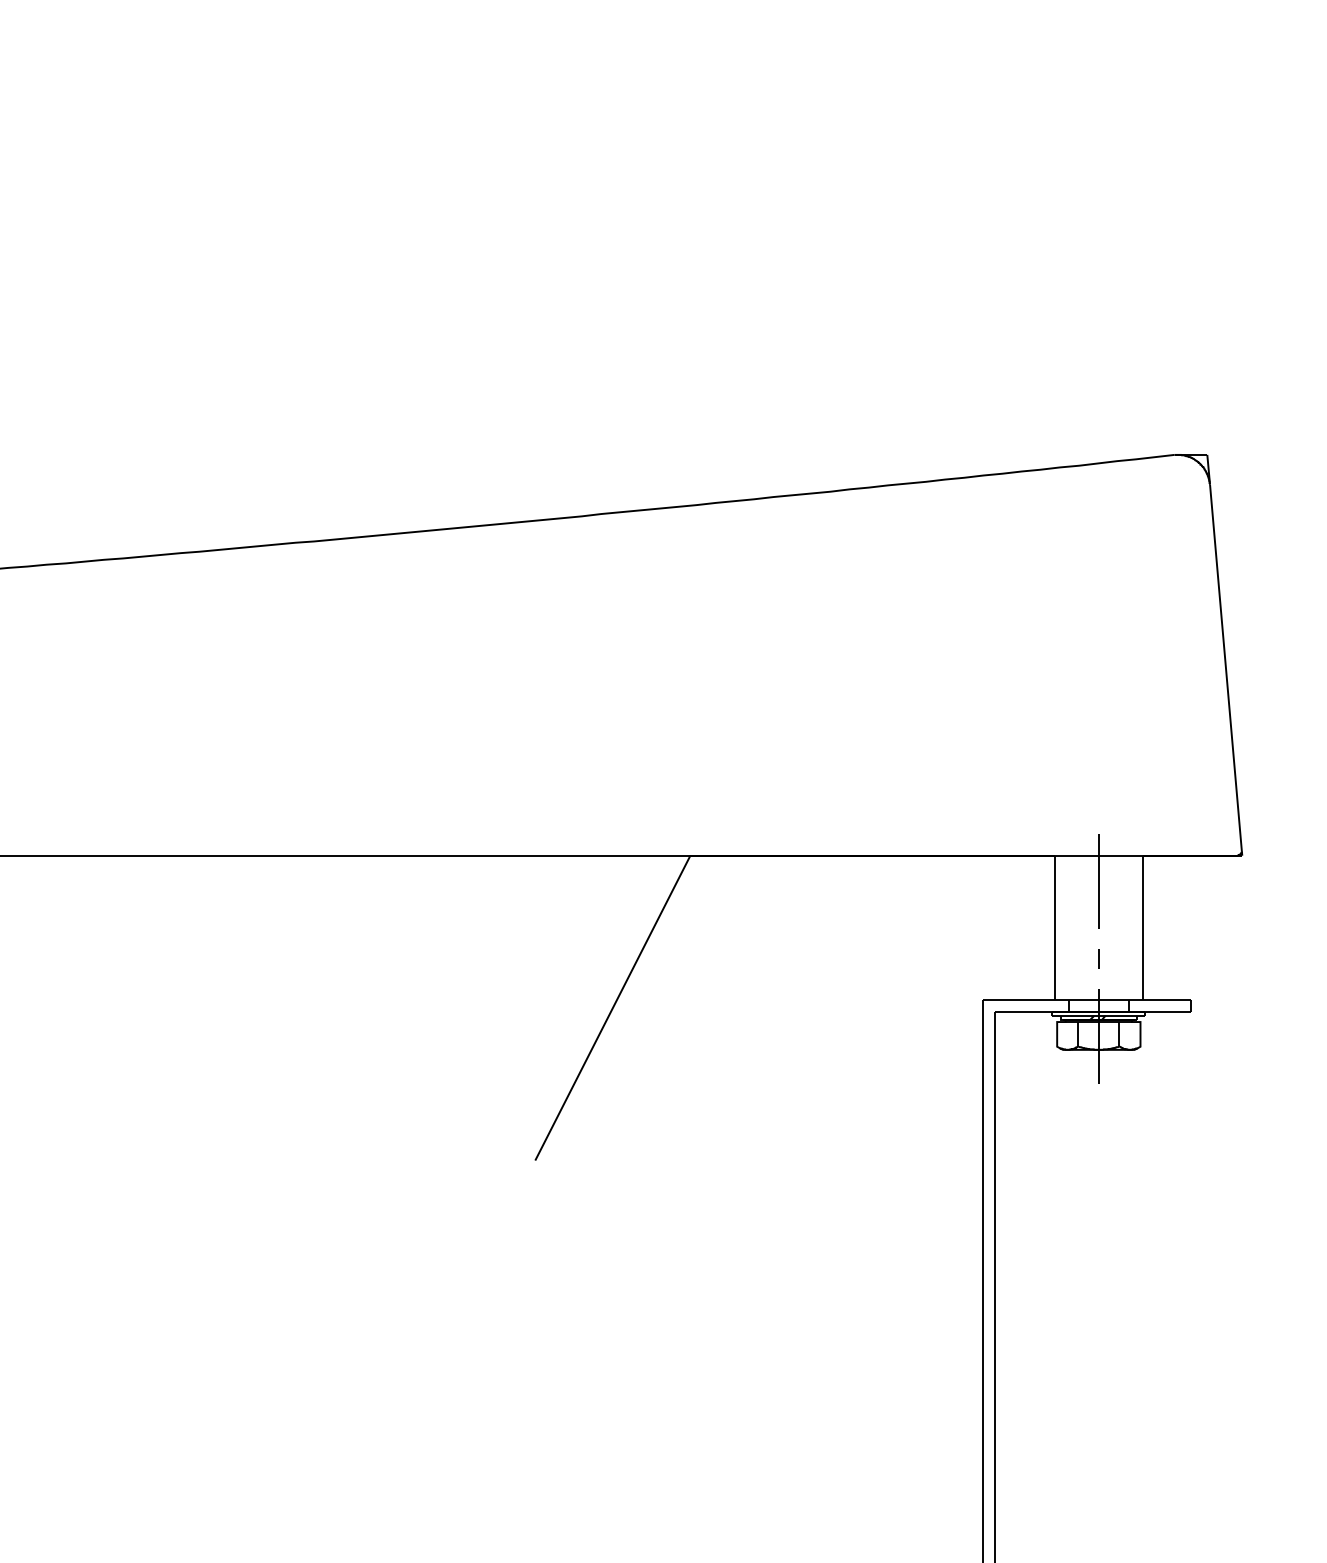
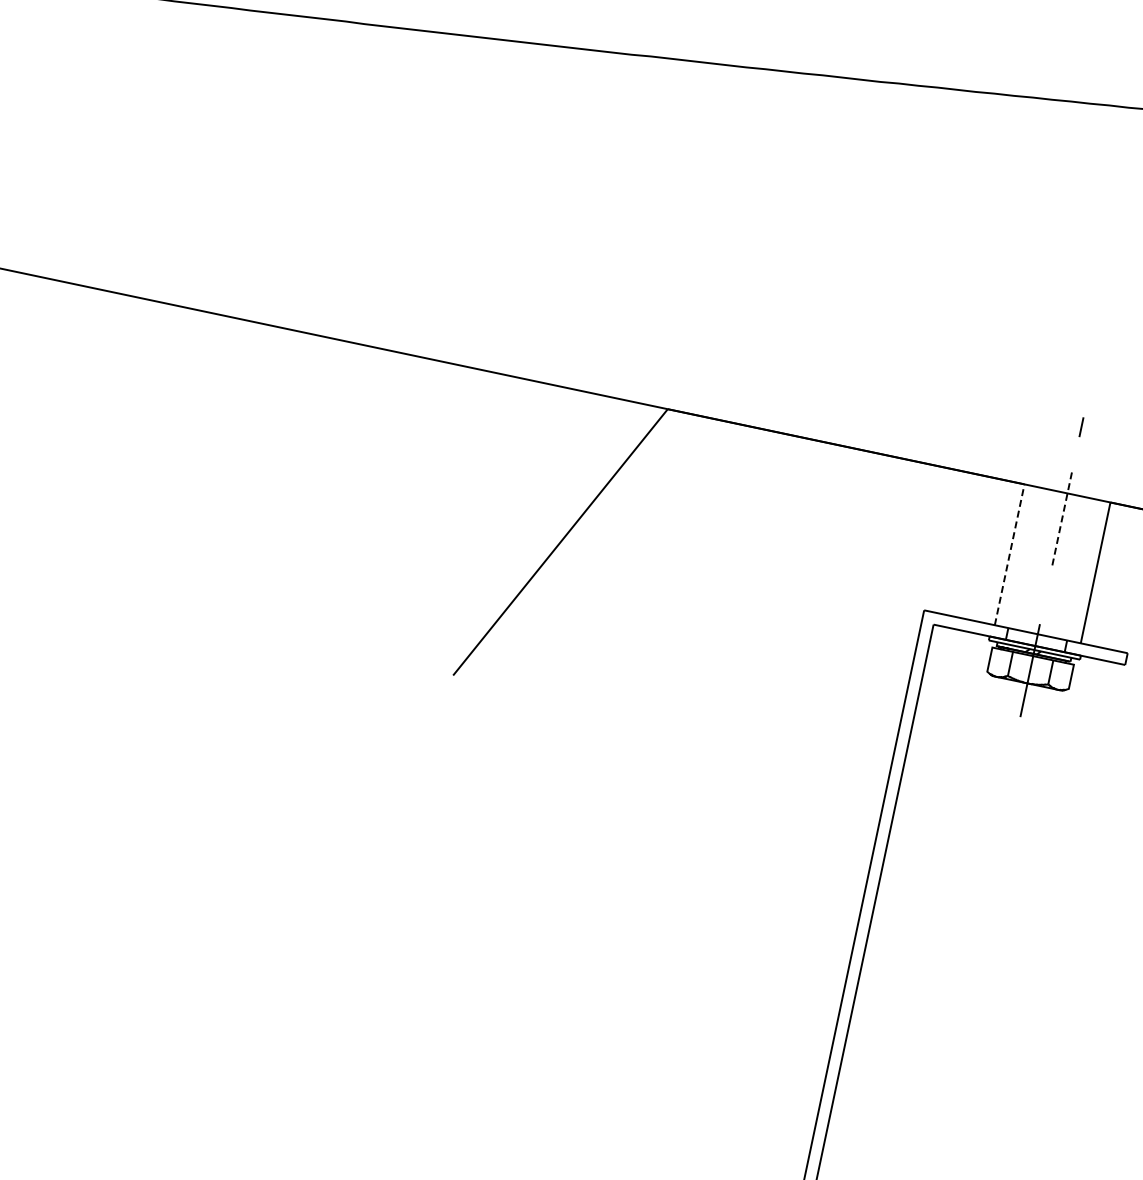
line: (1098, 881) -> (1061, 518), solid -> dashed
line: (1054, 927) -> (1009, 554), solid -> dashed
line: (1098, 958) -> (1081, 426), moved

